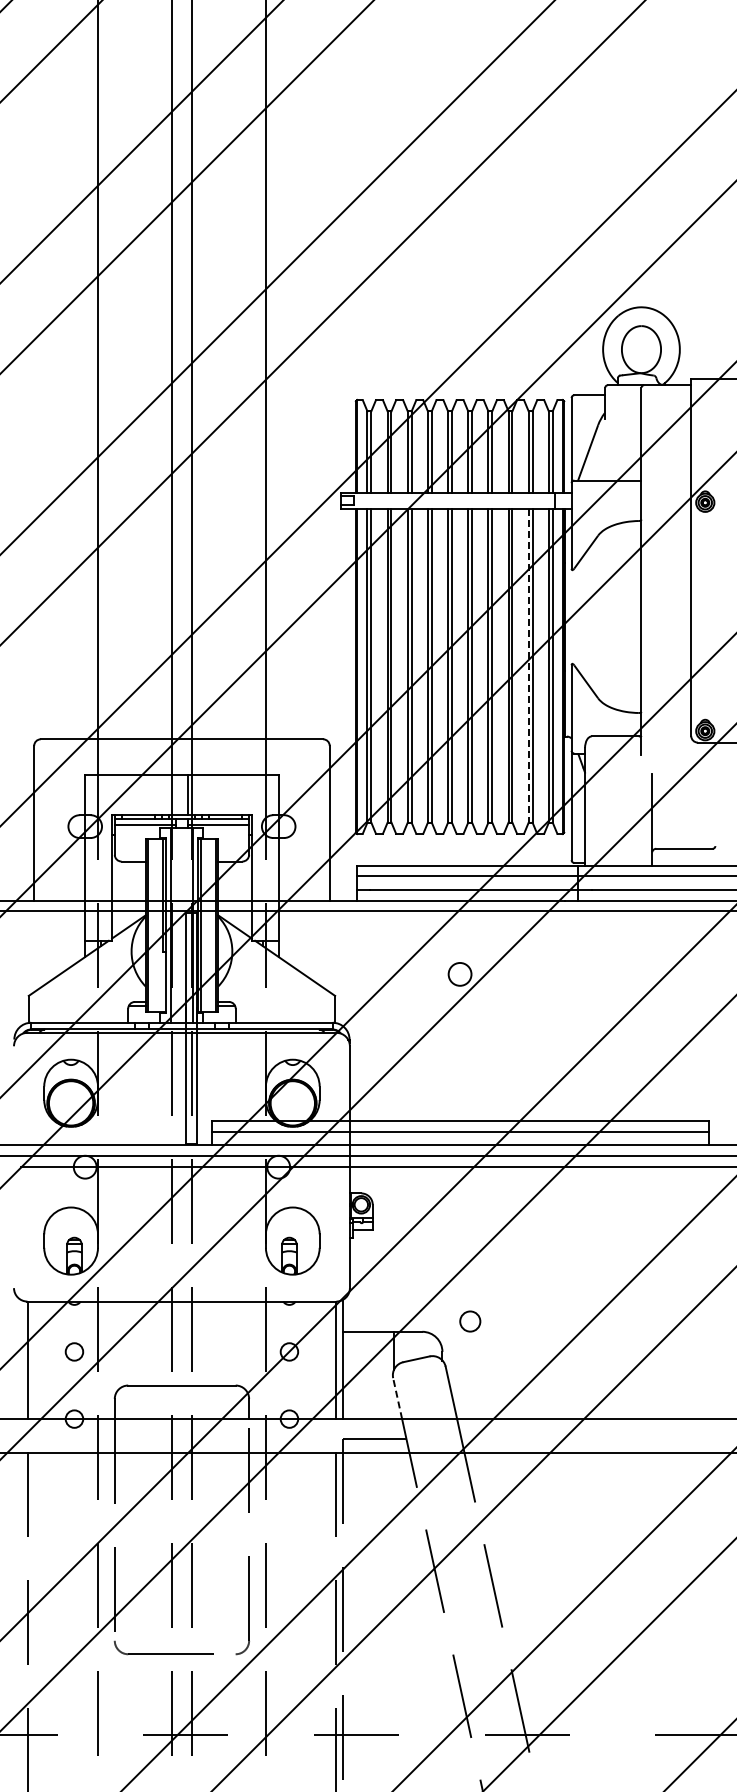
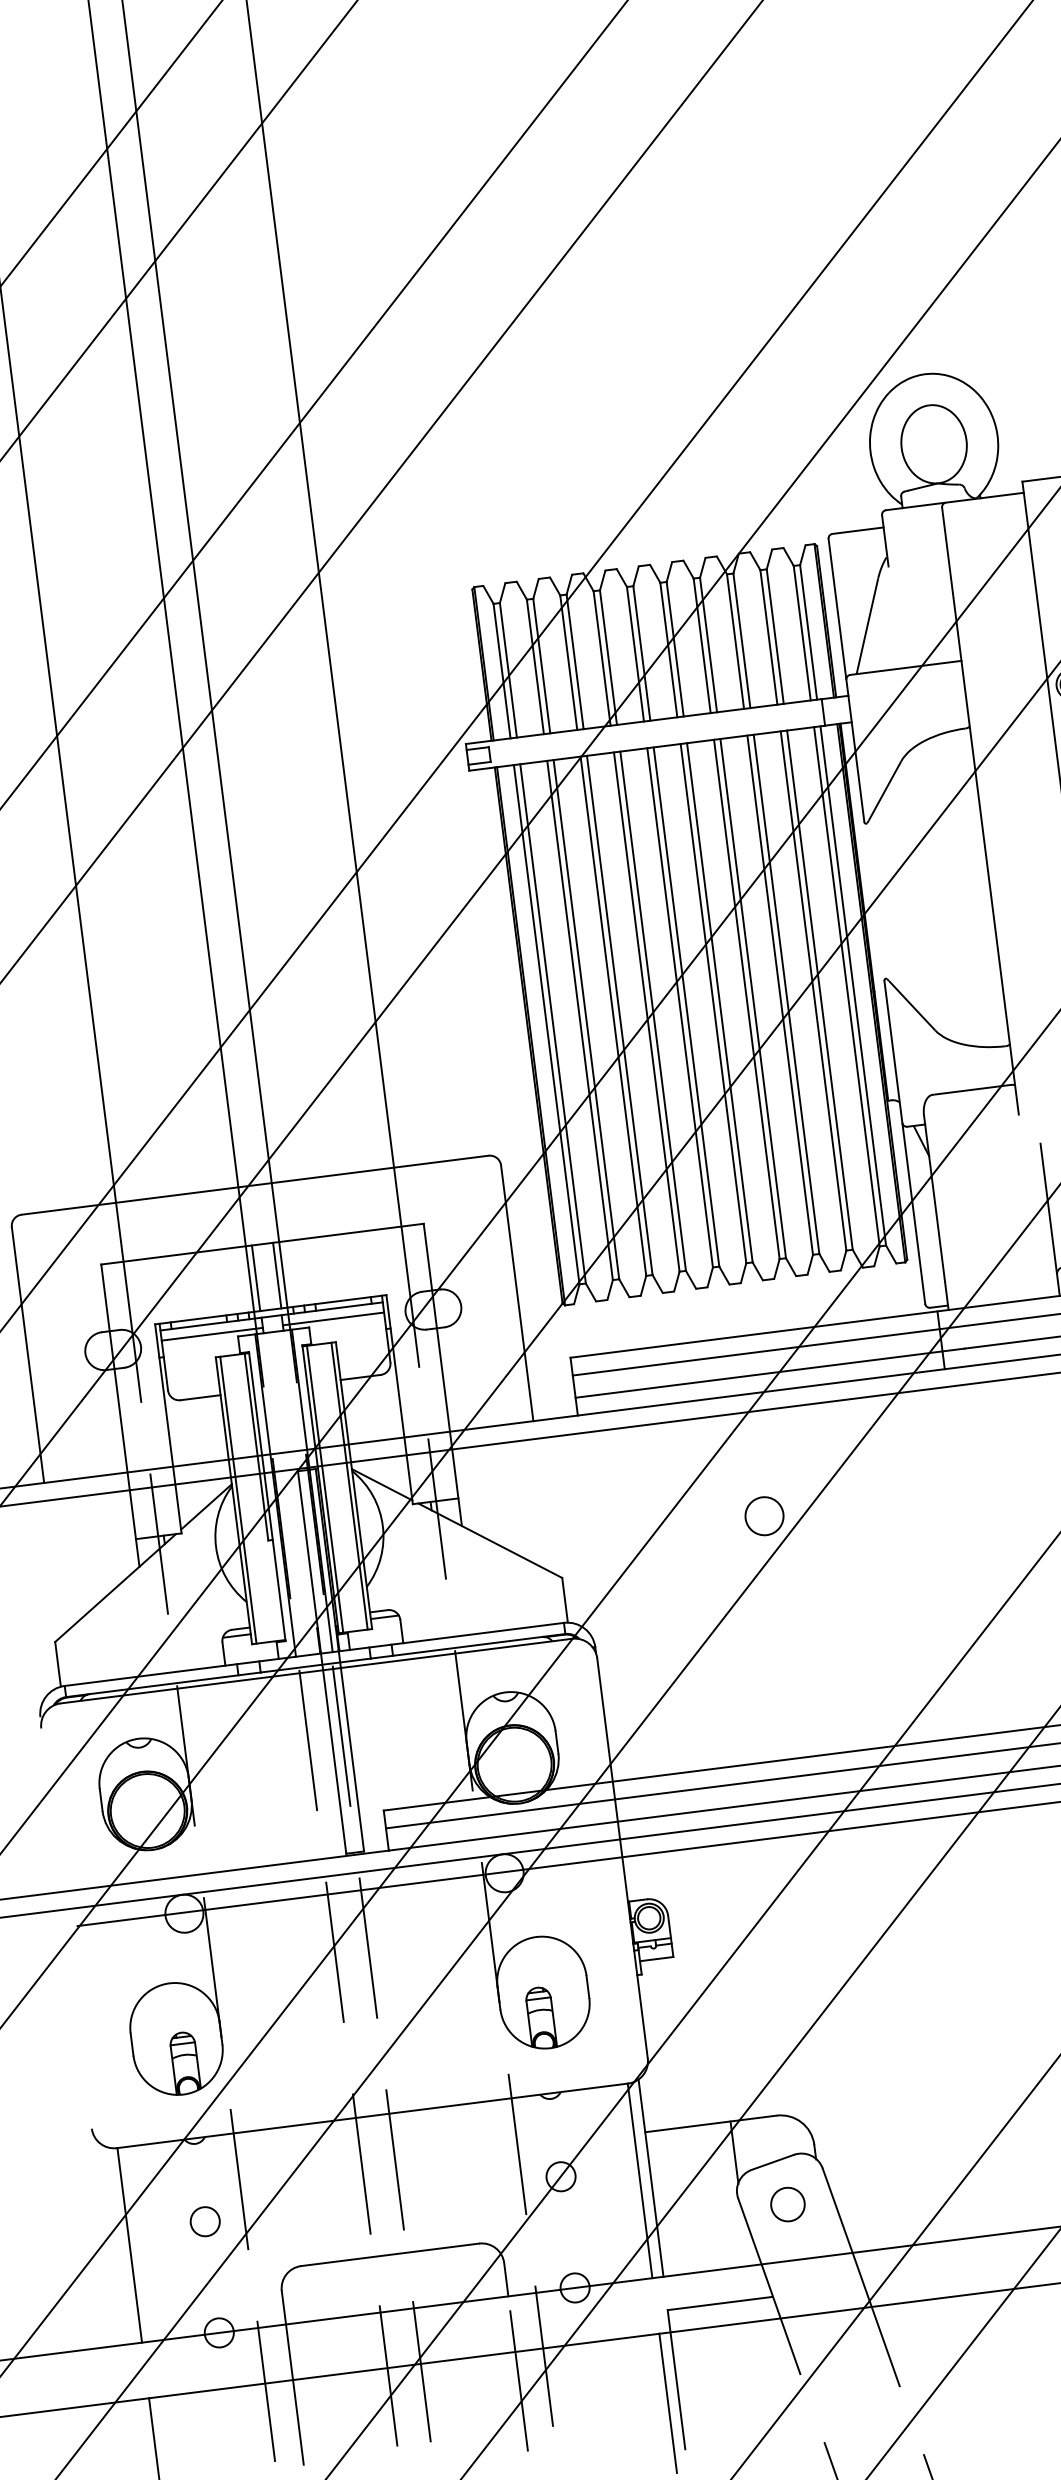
line: (528, 665) -> (813, 990), dashed -> solid
line: (175, 794) -> (255, 1277), added
circle: (470, 1321) -> (788, 2204), moved
line: (397, 1398) -> (749, 2231), dashed -> solid

